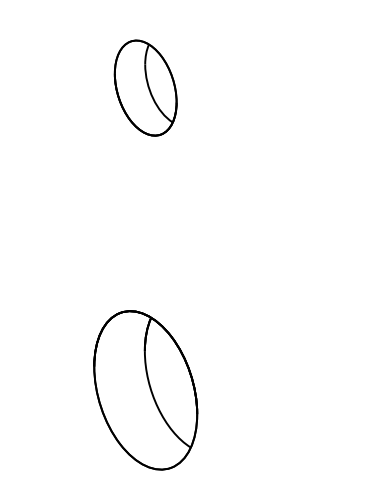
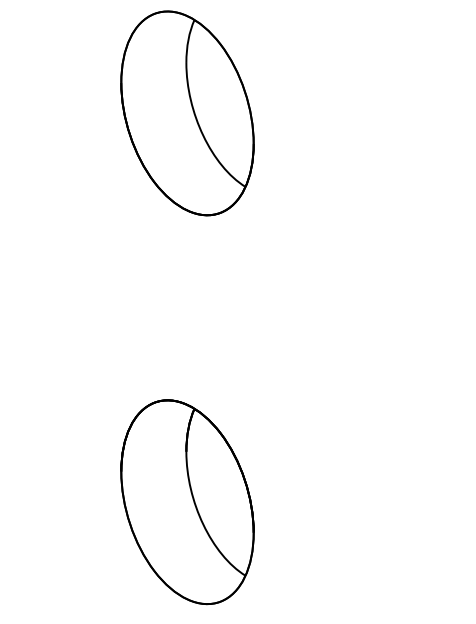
part: (145, 88) -> (187, 113), size x1.67

